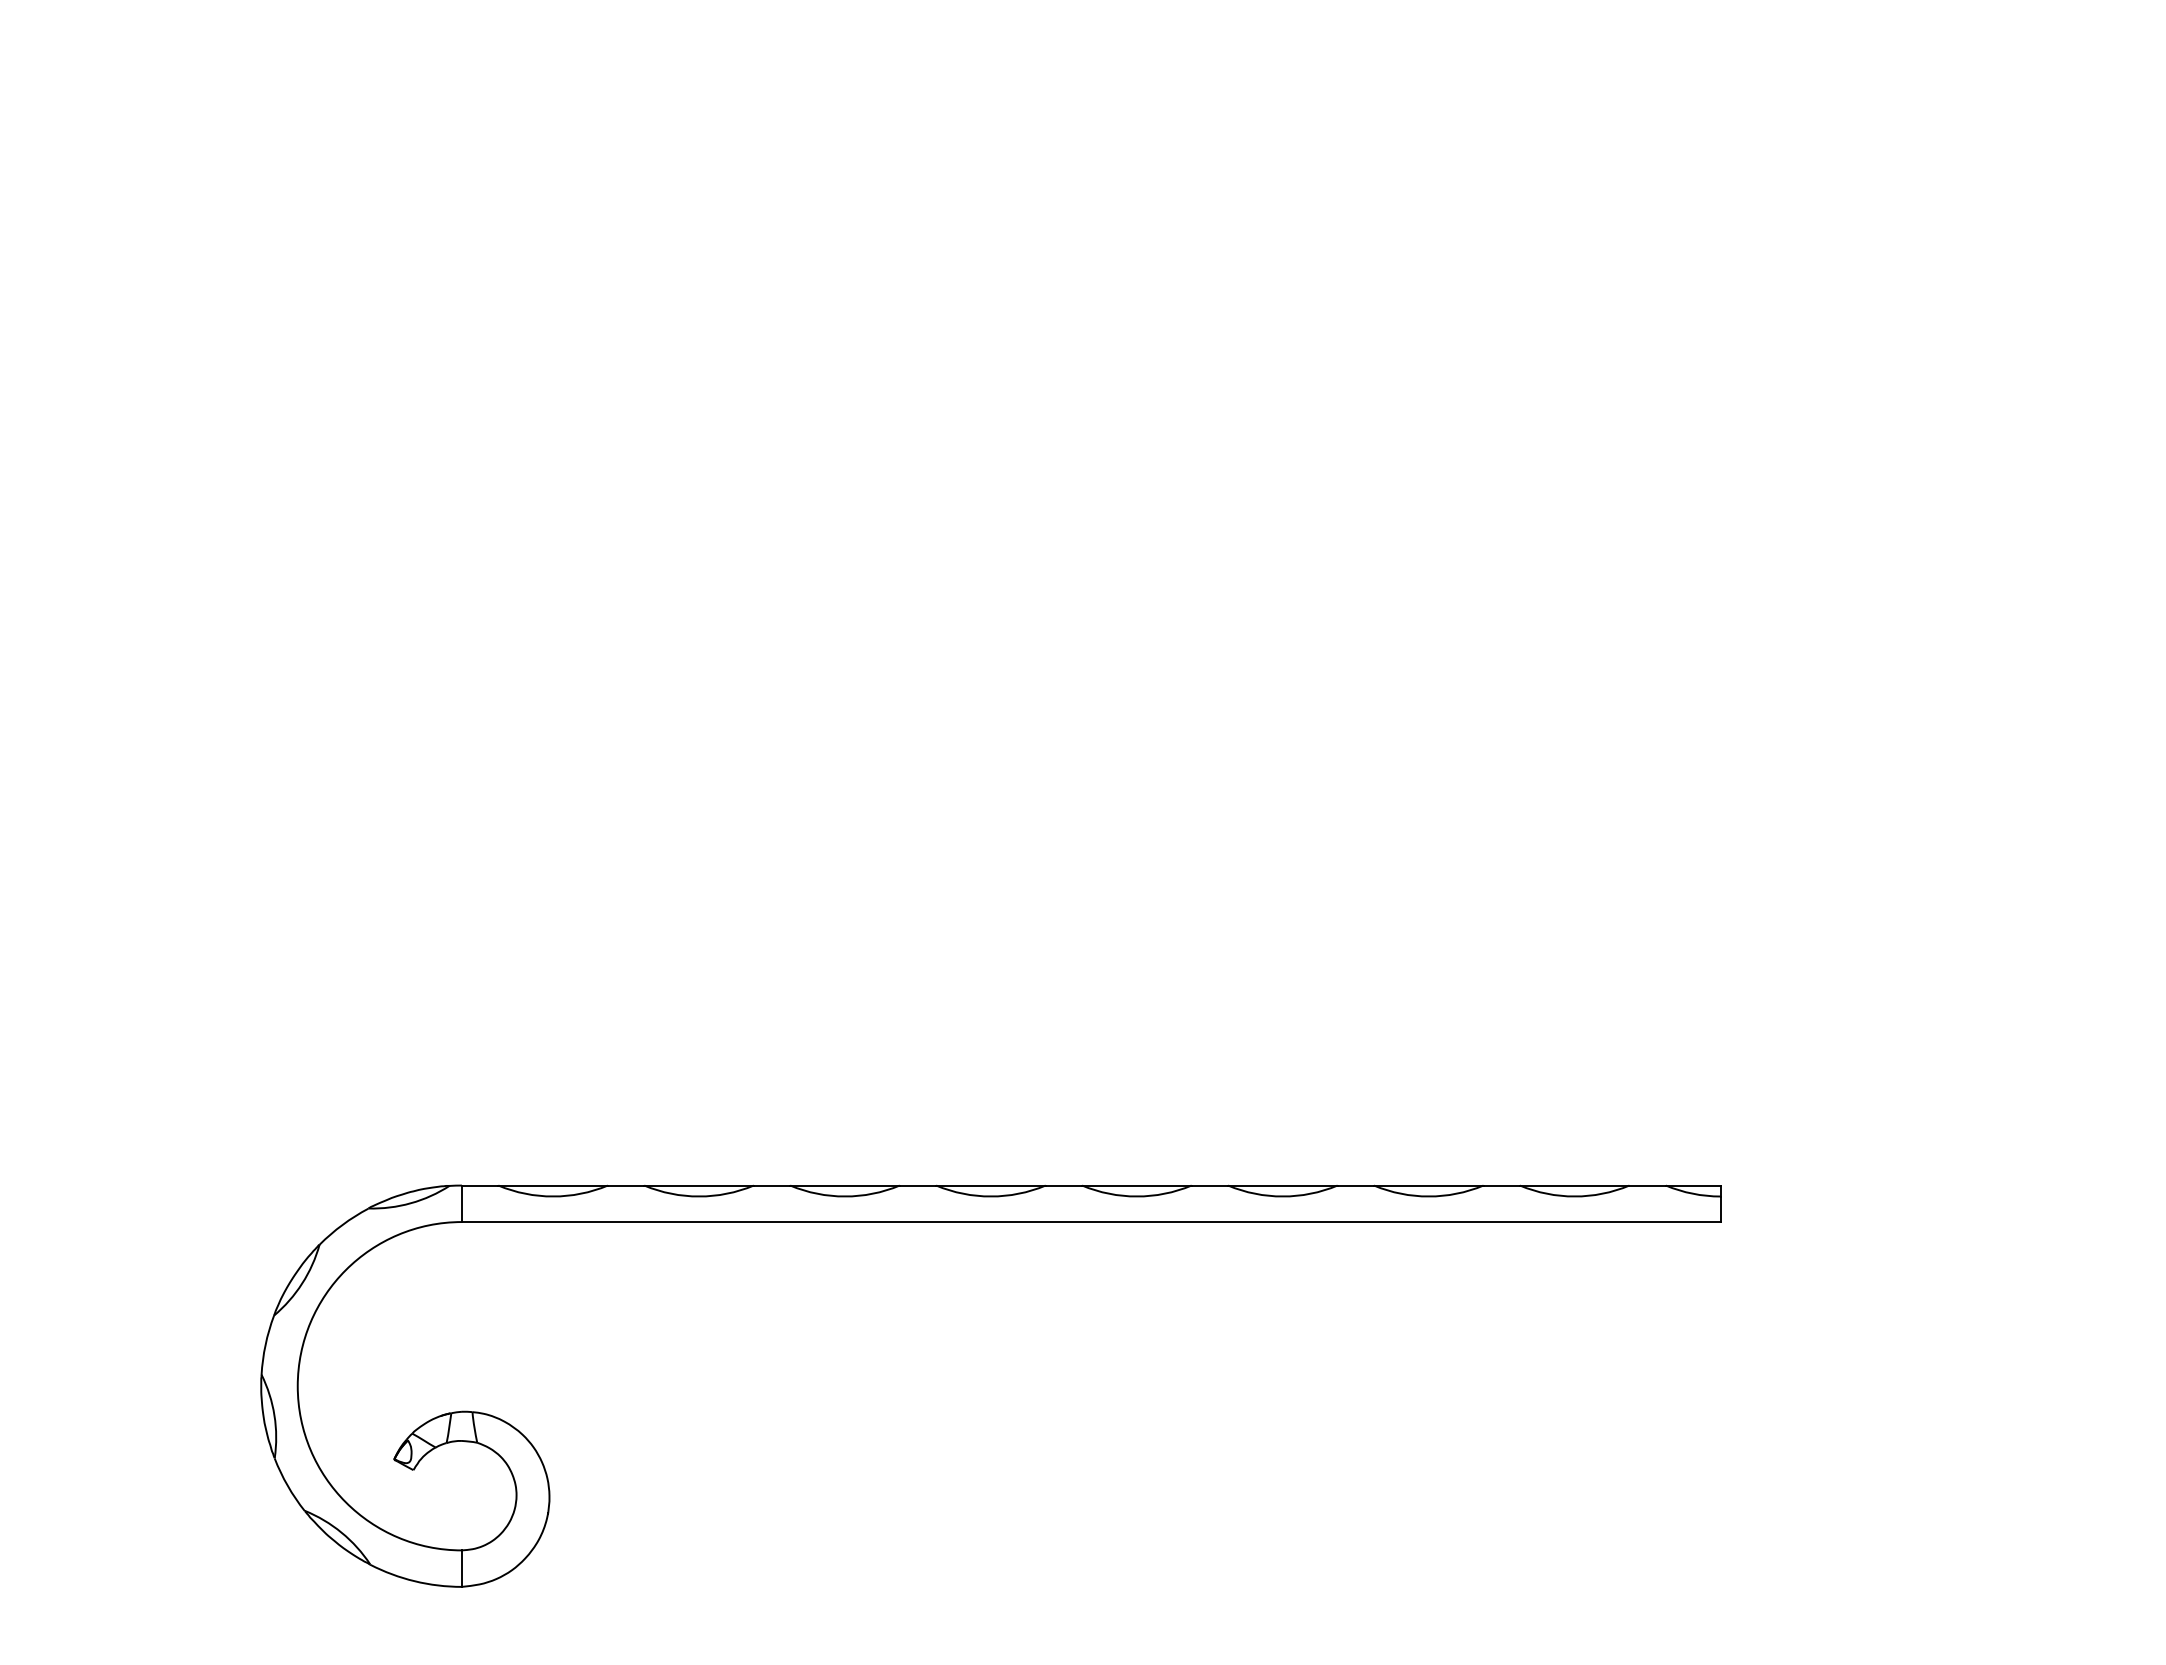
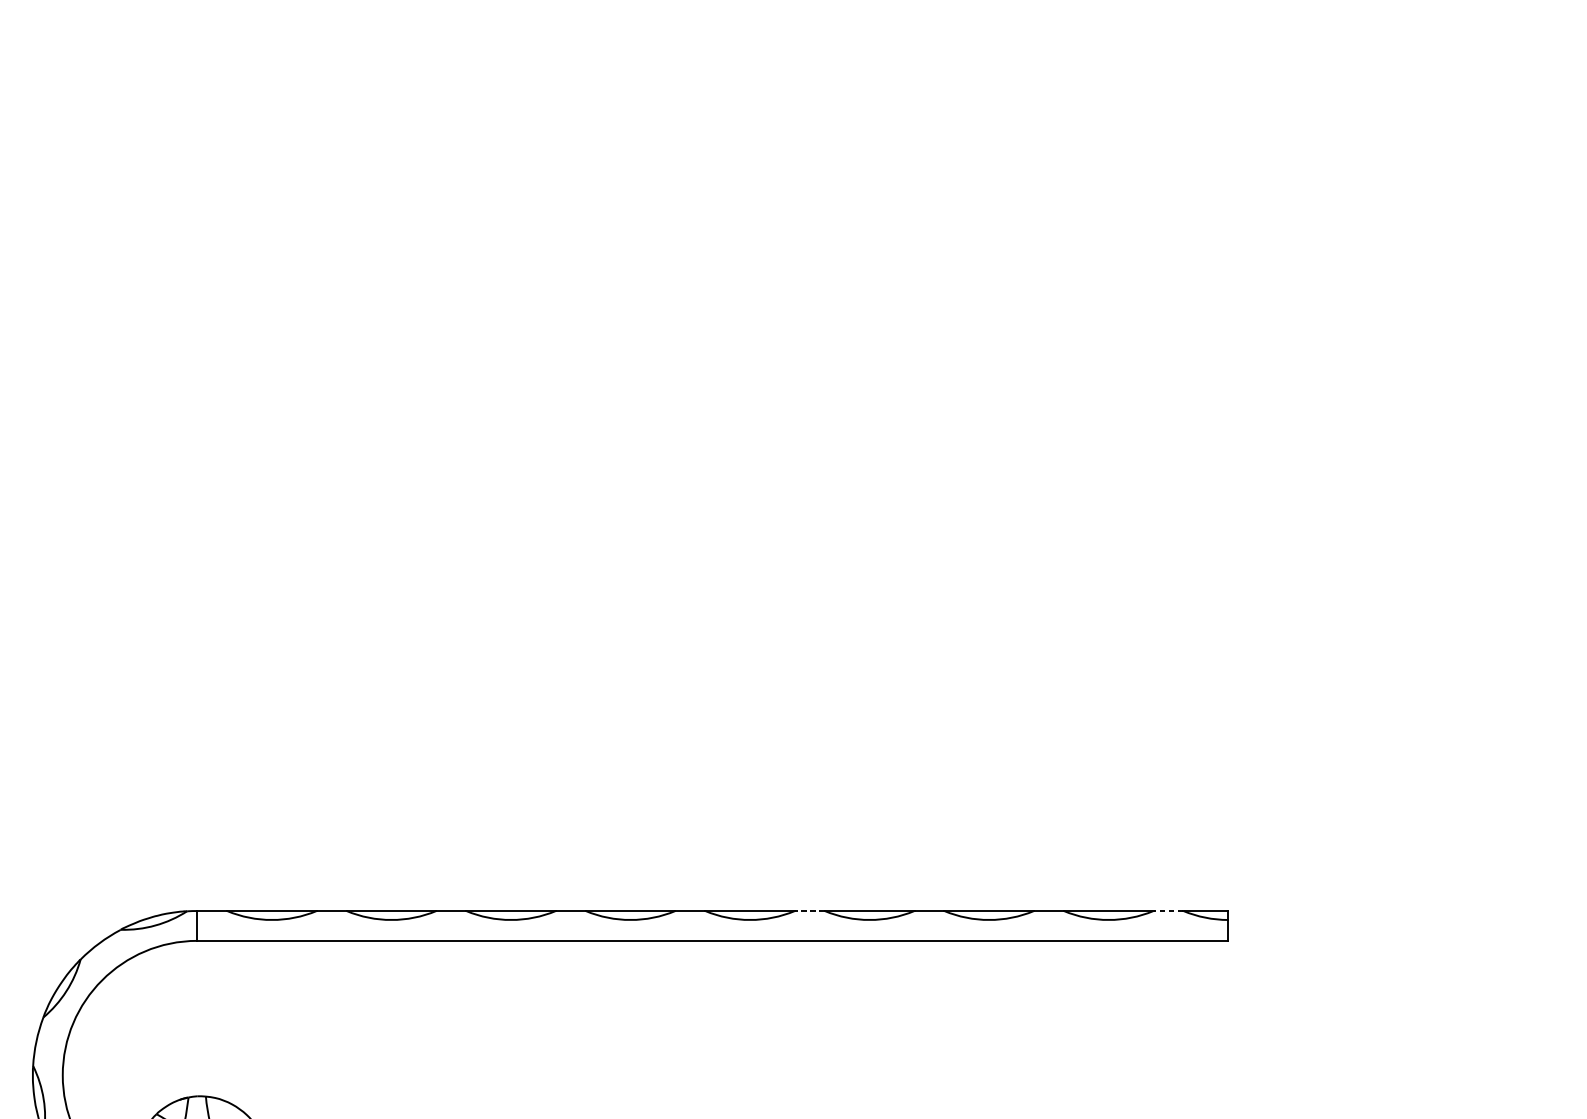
line: (1209, 1185) -> (809, 910), solid -> dashed
line: (1647, 1185) -> (1168, 910), solid -> dashed

